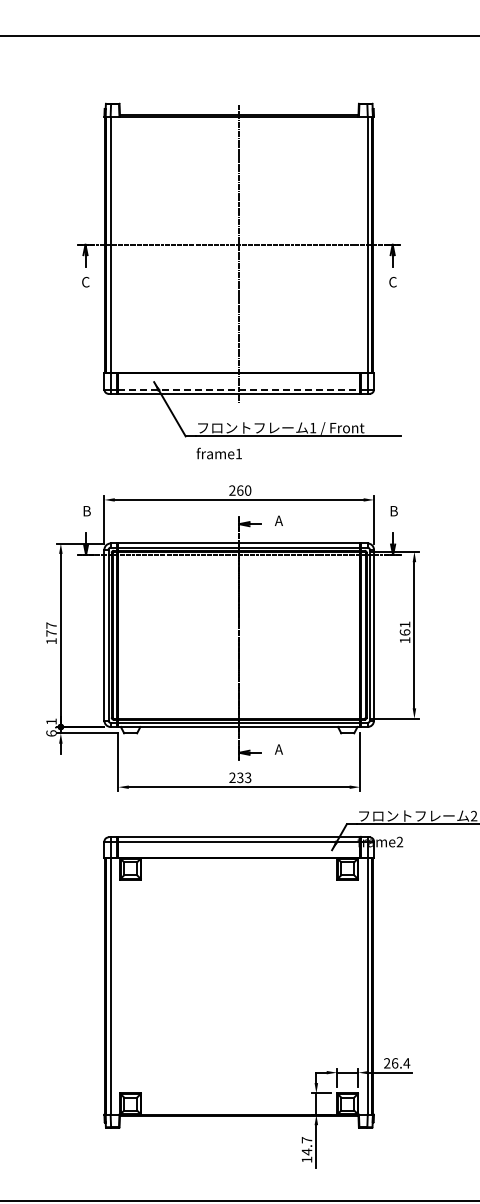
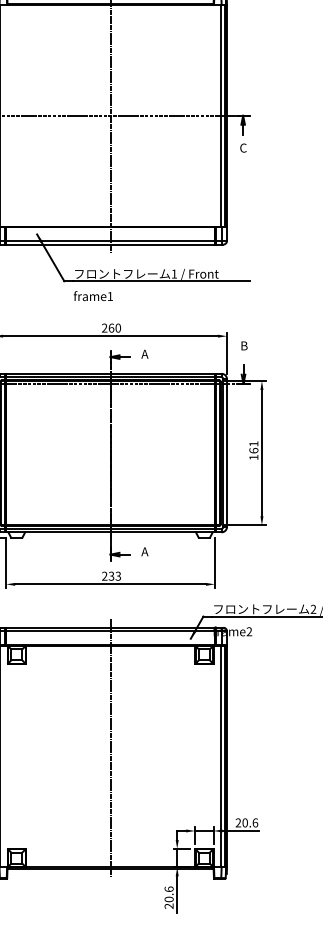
line: (239, 389) -> (110, 240), dashed -> solid
line: (239, 976) -> (110, 747), added
text: (400, 1063) -> (249, 823), 26.4 -> 20.6
text: (306, 1149) -> (168, 897), 14.7 -> 20.6

